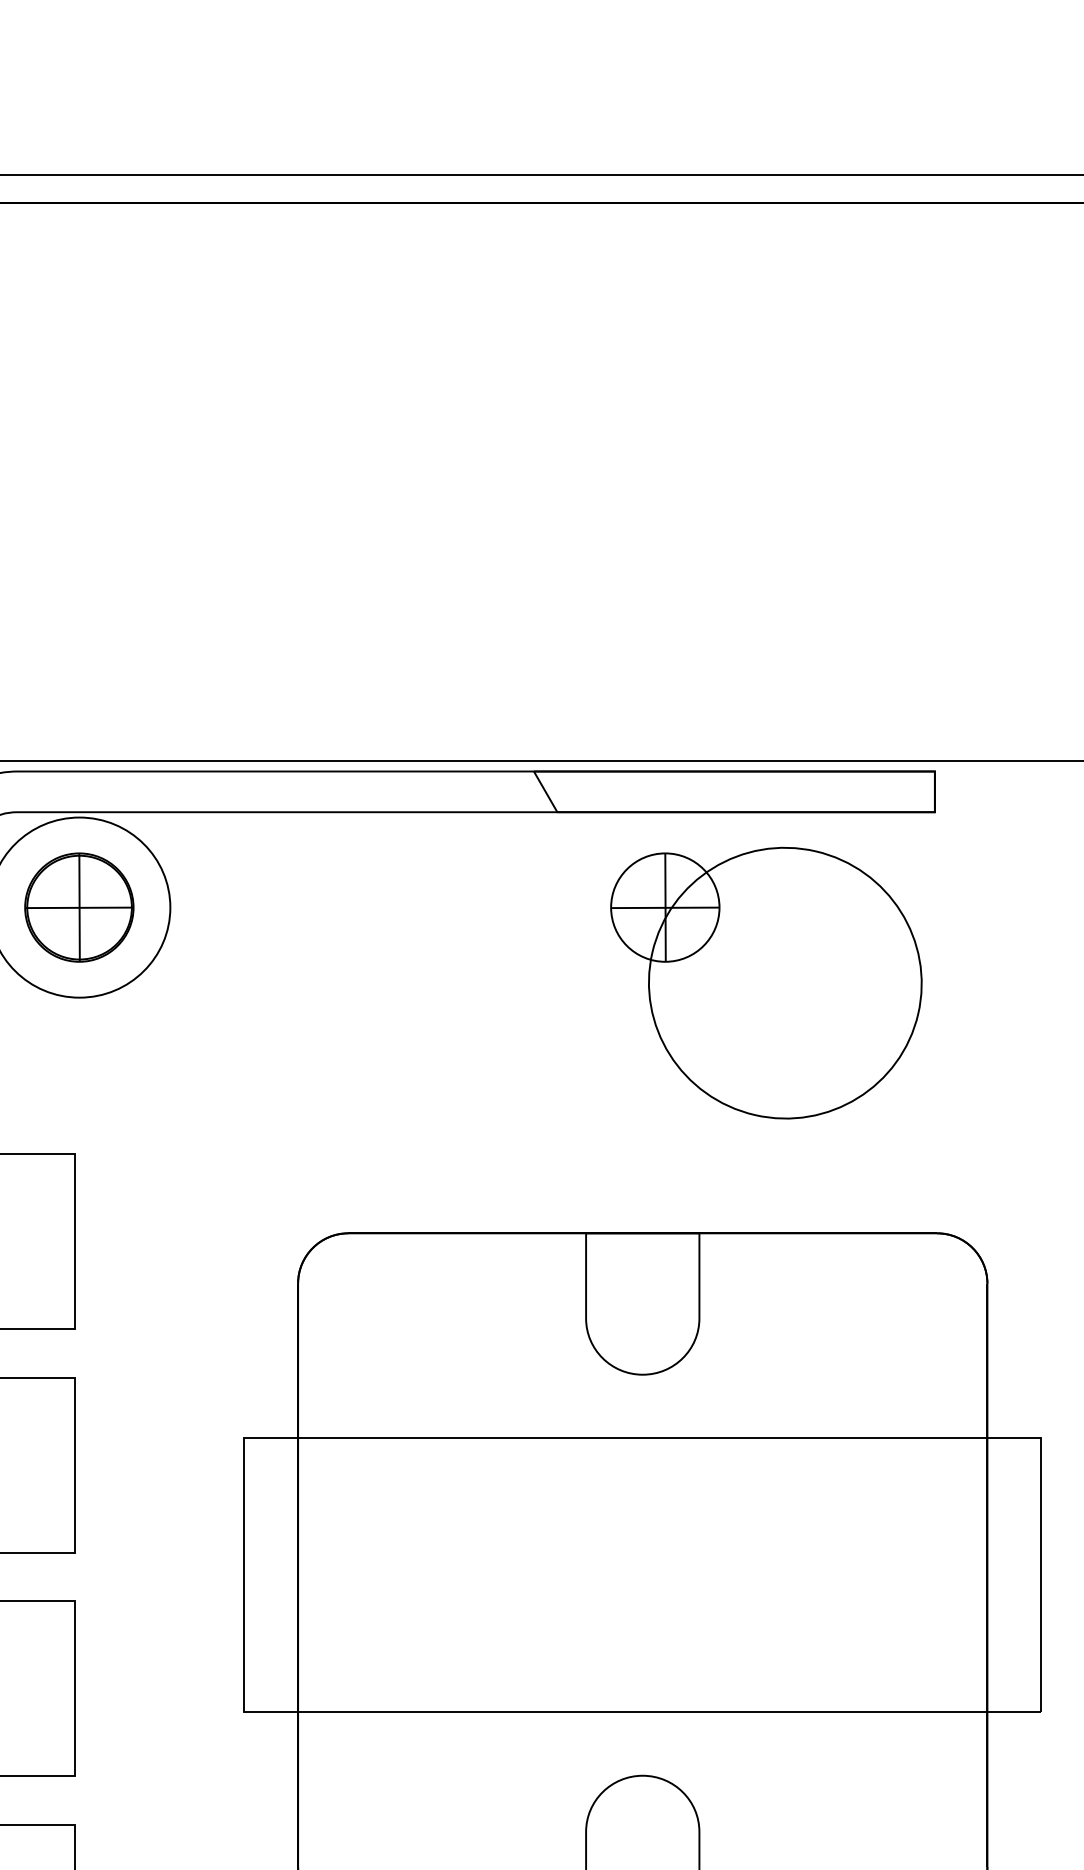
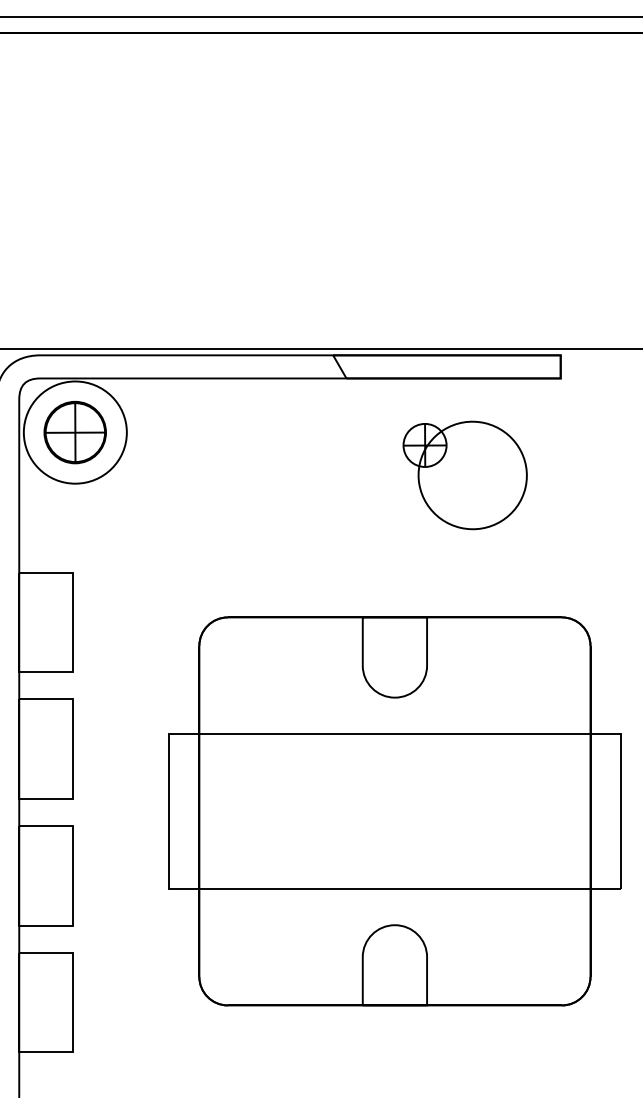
part: (767, 983) -> (465, 475), size x0.7

